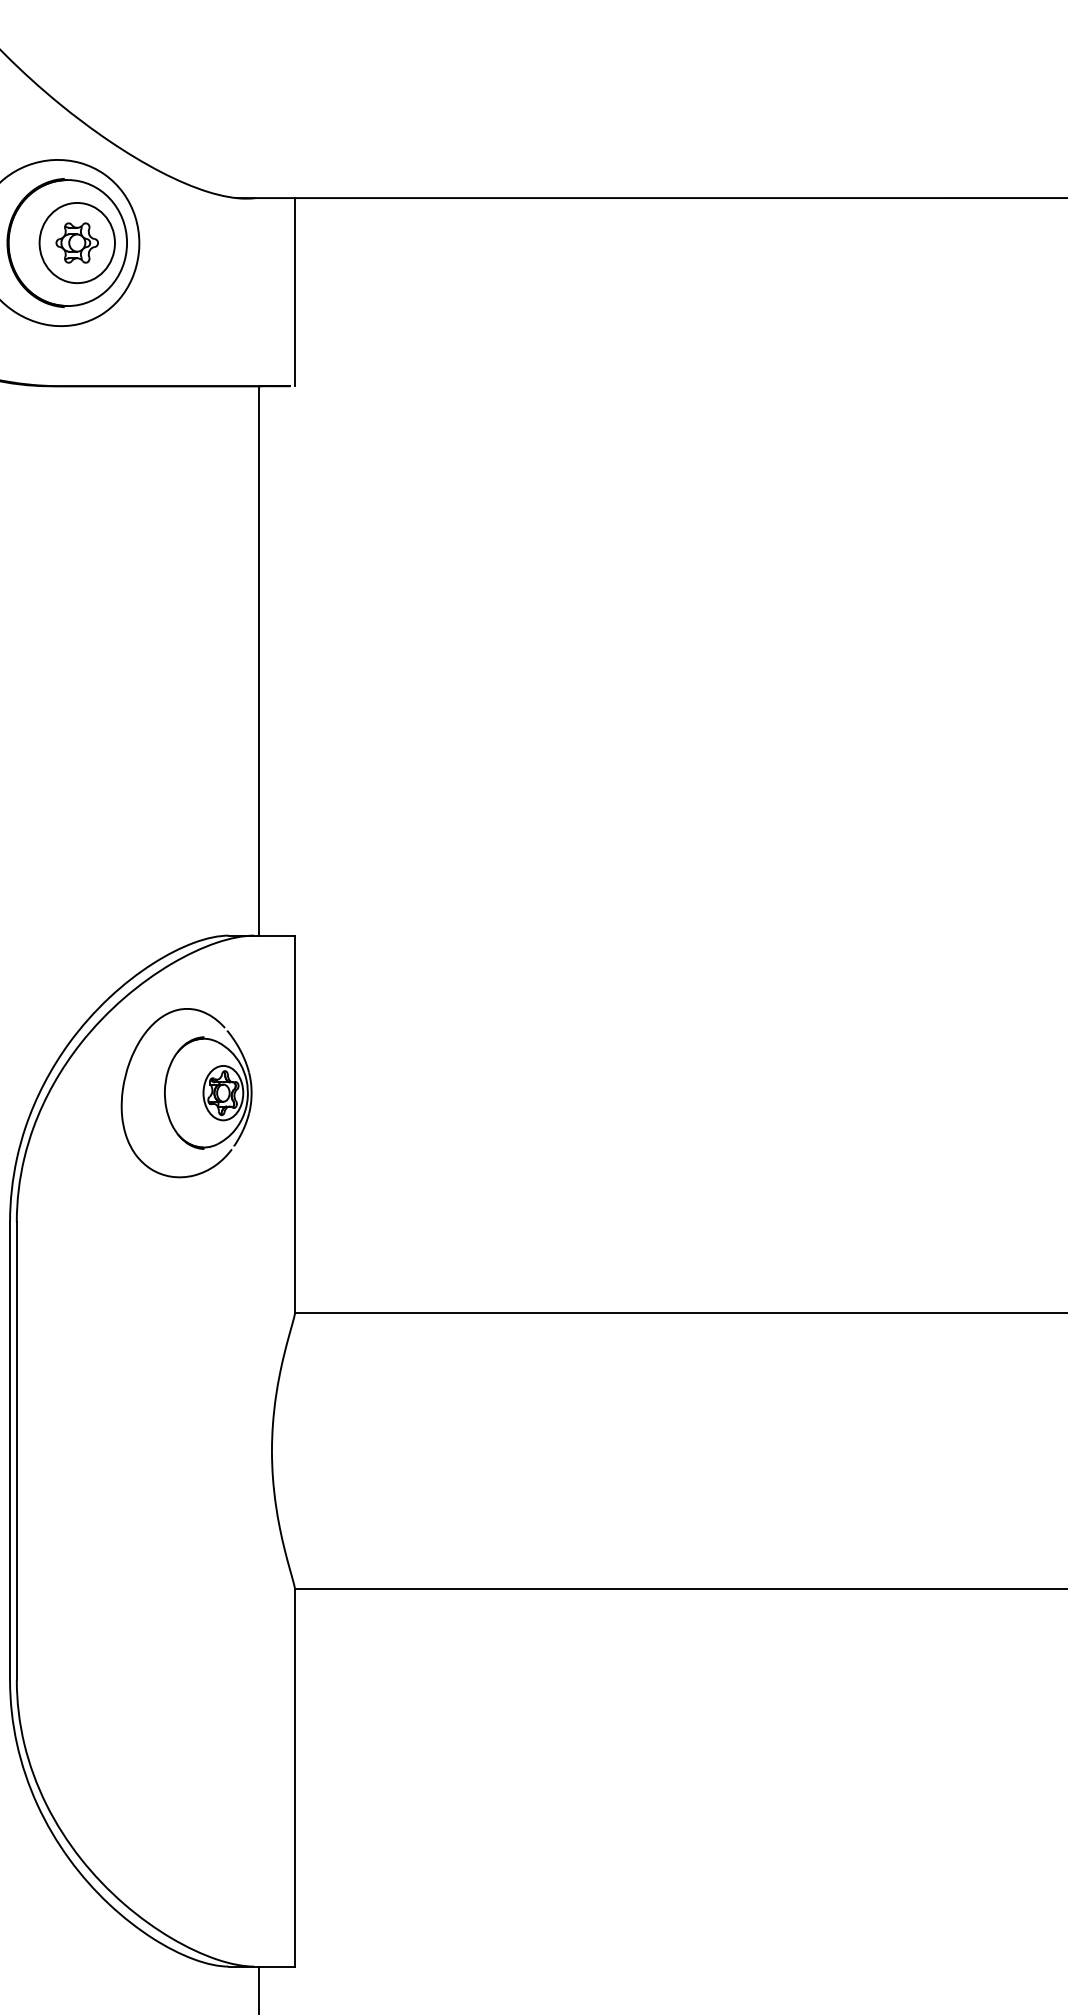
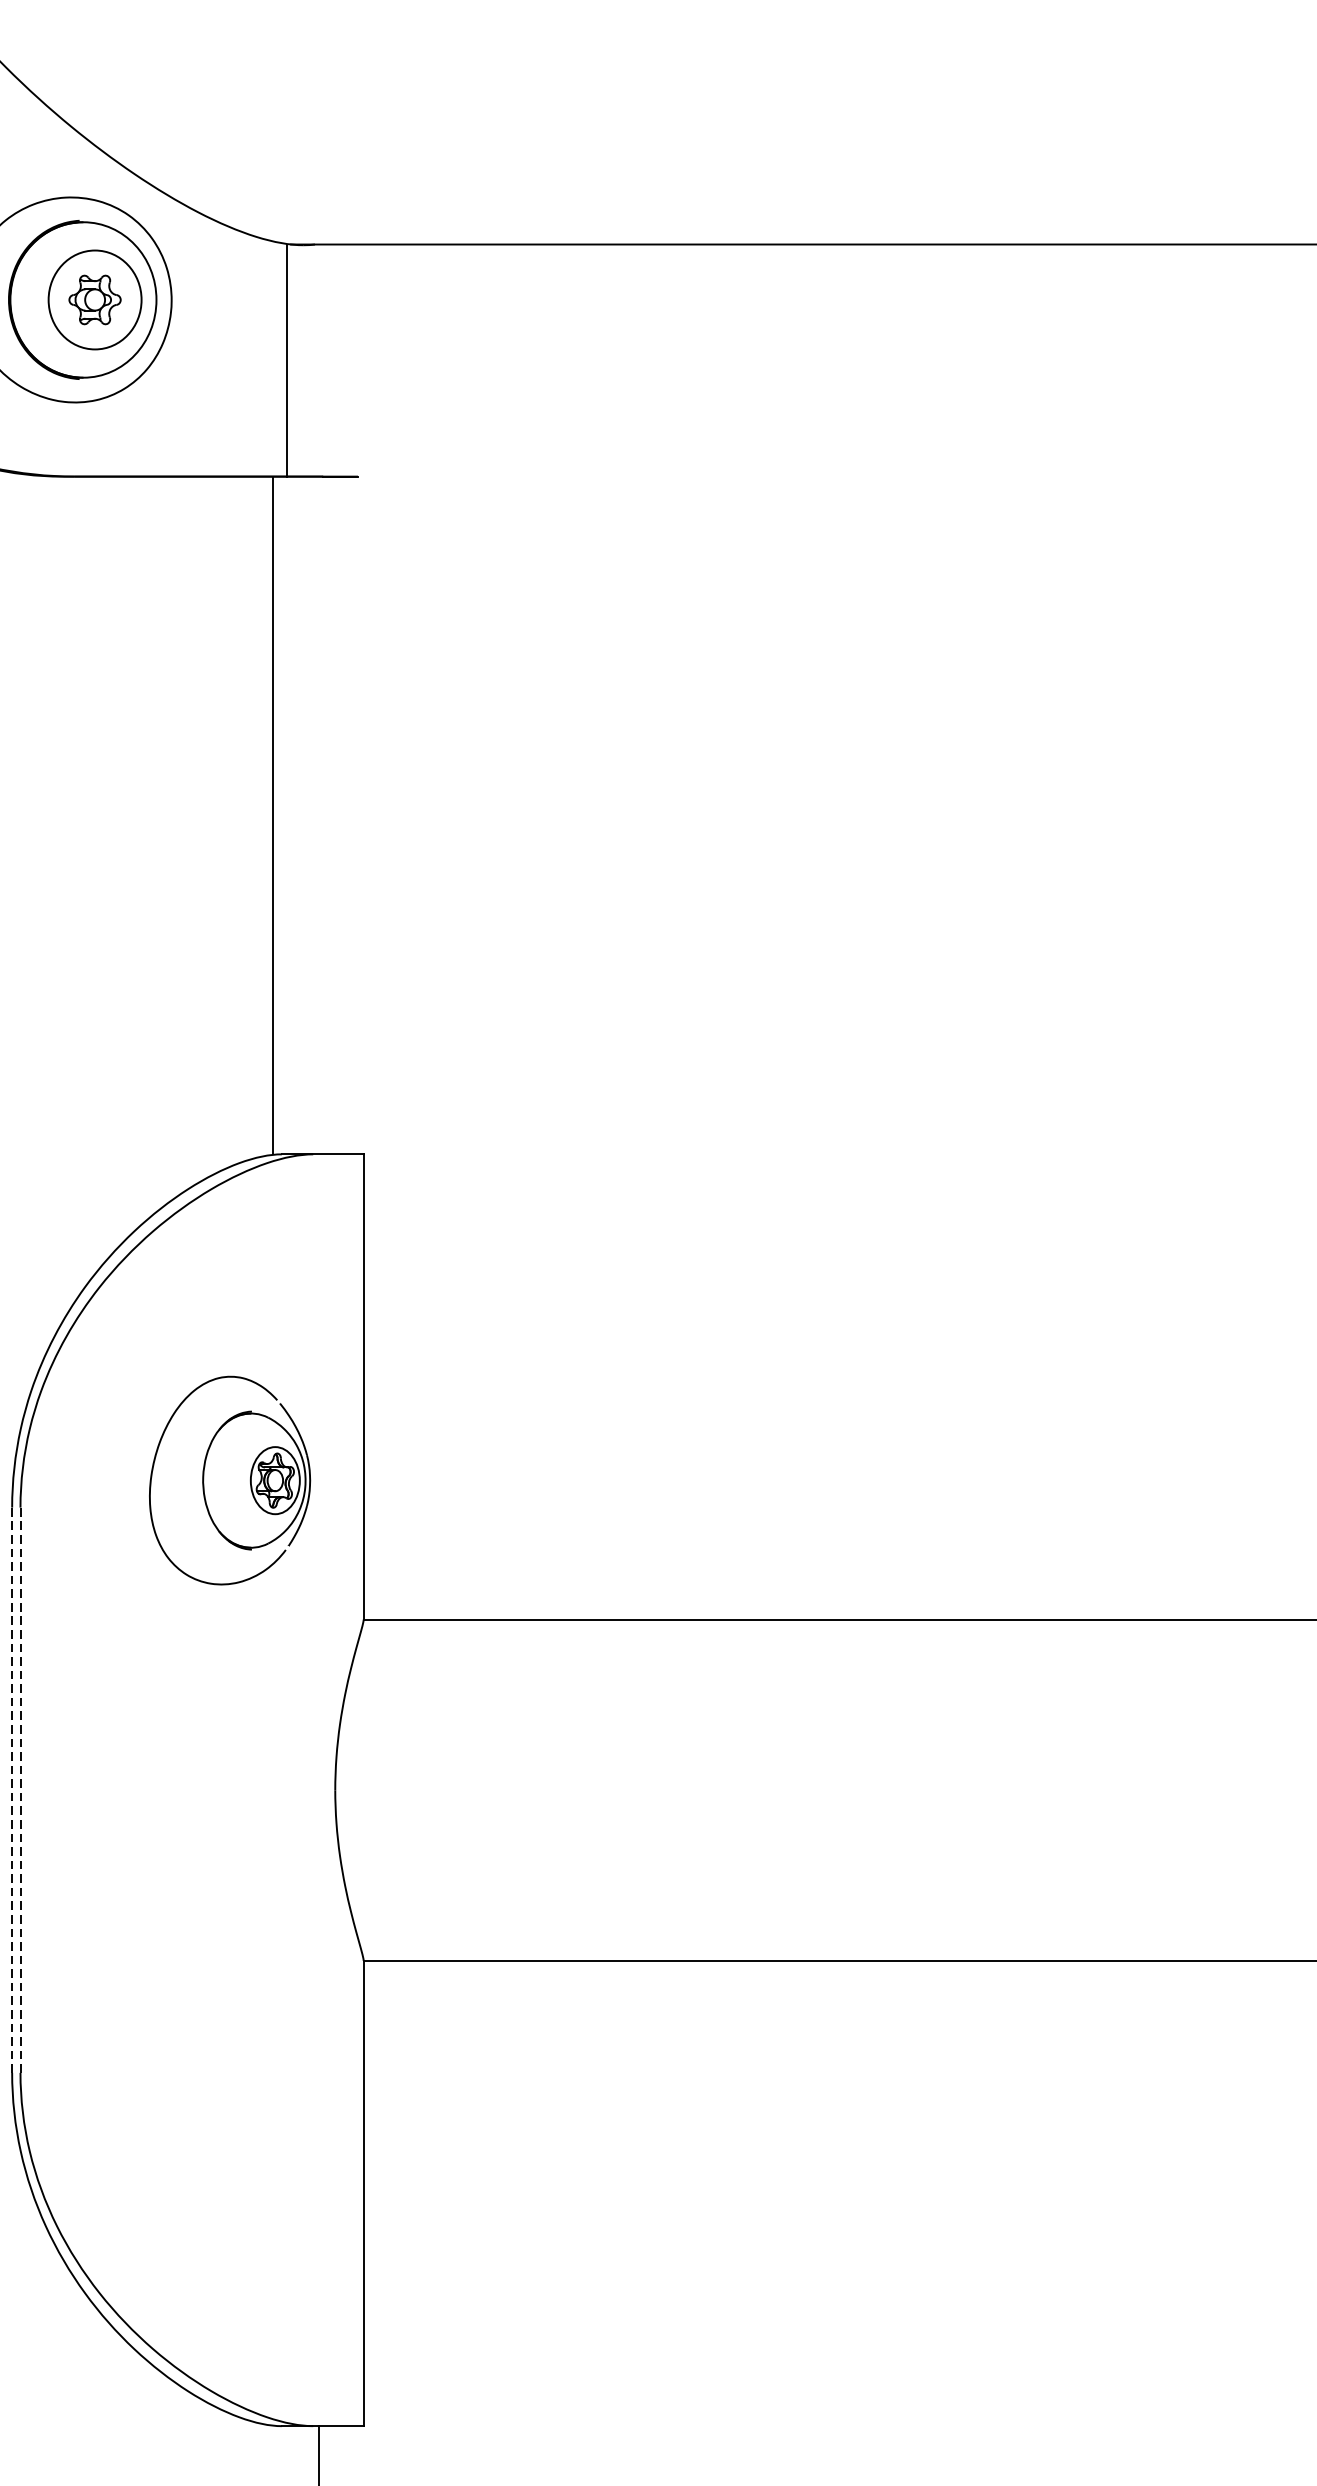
line: (295, 292) -> (287, 360), moved
line: (258, 660) -> (273, 814), moved
part: (186, 1093) -> (229, 1481), moved
line: (10, 1450) -> (12, 1789), solid -> dashed
line: (16, 1450) -> (20, 1789), solid -> dashed

